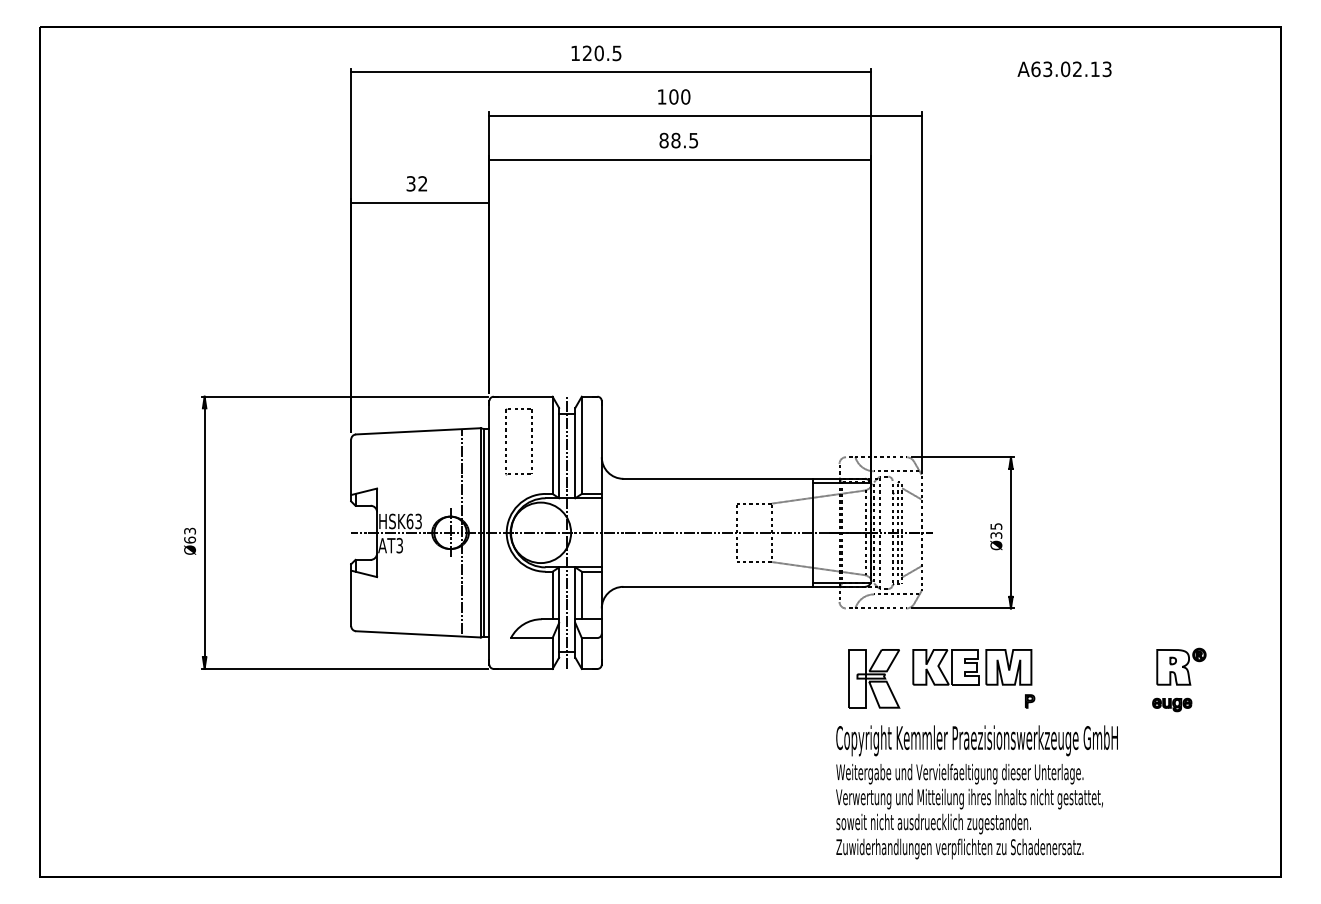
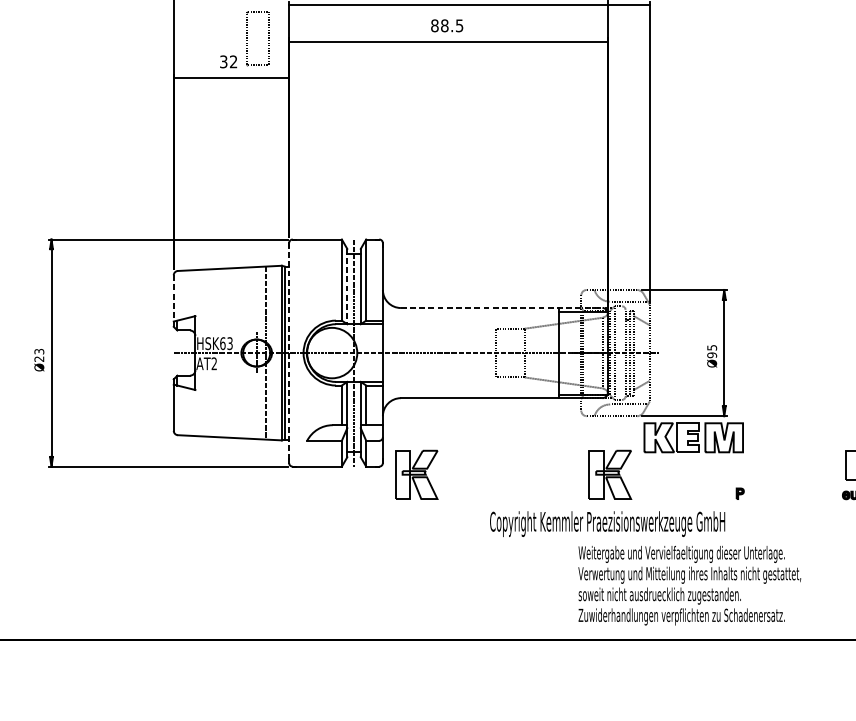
part: (506, 441) -> (247, 38), moved
line: (559, 453) -> (347, 286), solid -> dashed
line: (351, 470) -> (174, 301), solid -> dashed
line: (744, 478) -> (501, 307), solid -> dashed
line: (489, 532) -> (289, 352), solid -> dashed
text: (996, 535) -> (712, 355), Ø35 -> Ø95
text: (189, 539) -> (38, 358), Ø63 -> Ø23
text: (399, 545) -> (214, 363), AT3 -> AT2
part: (972, 667) -> (693, 437), moved
part: (642, 678) -> (416, 474), added
text: (976, 740) -> (607, 523), moved

